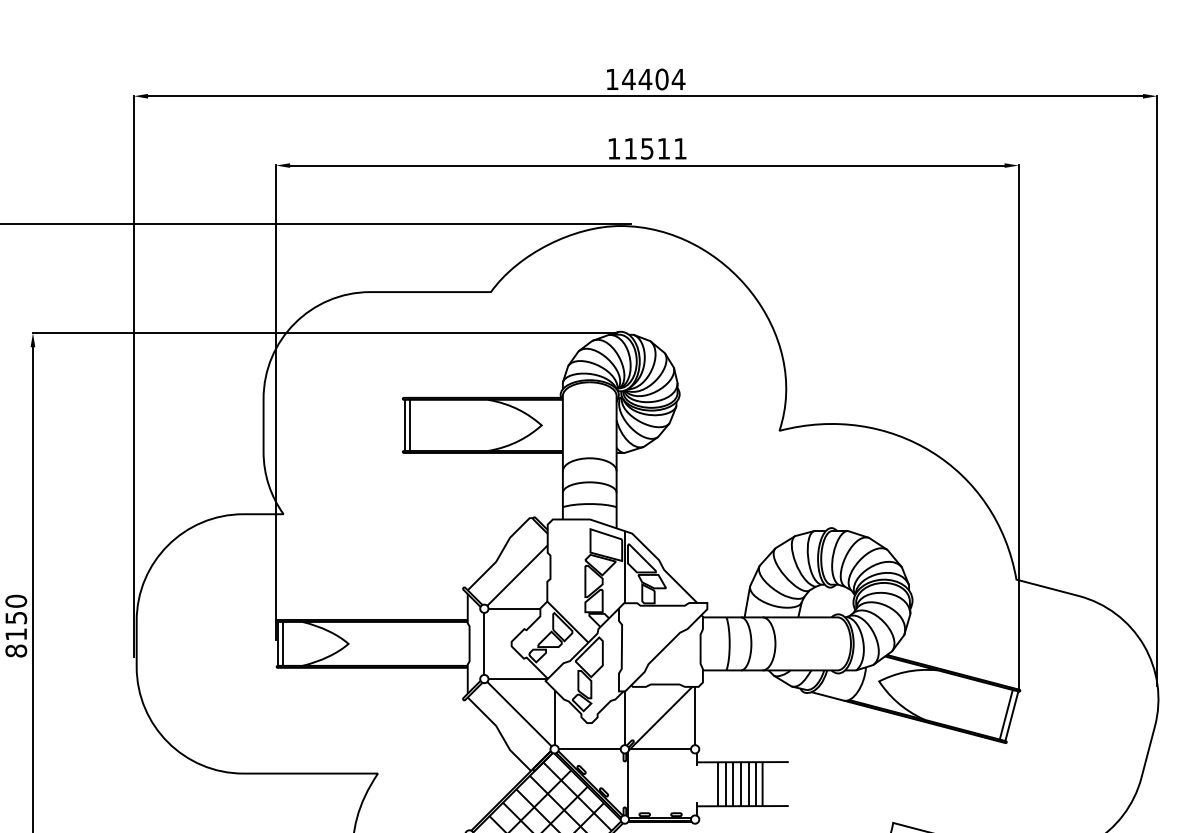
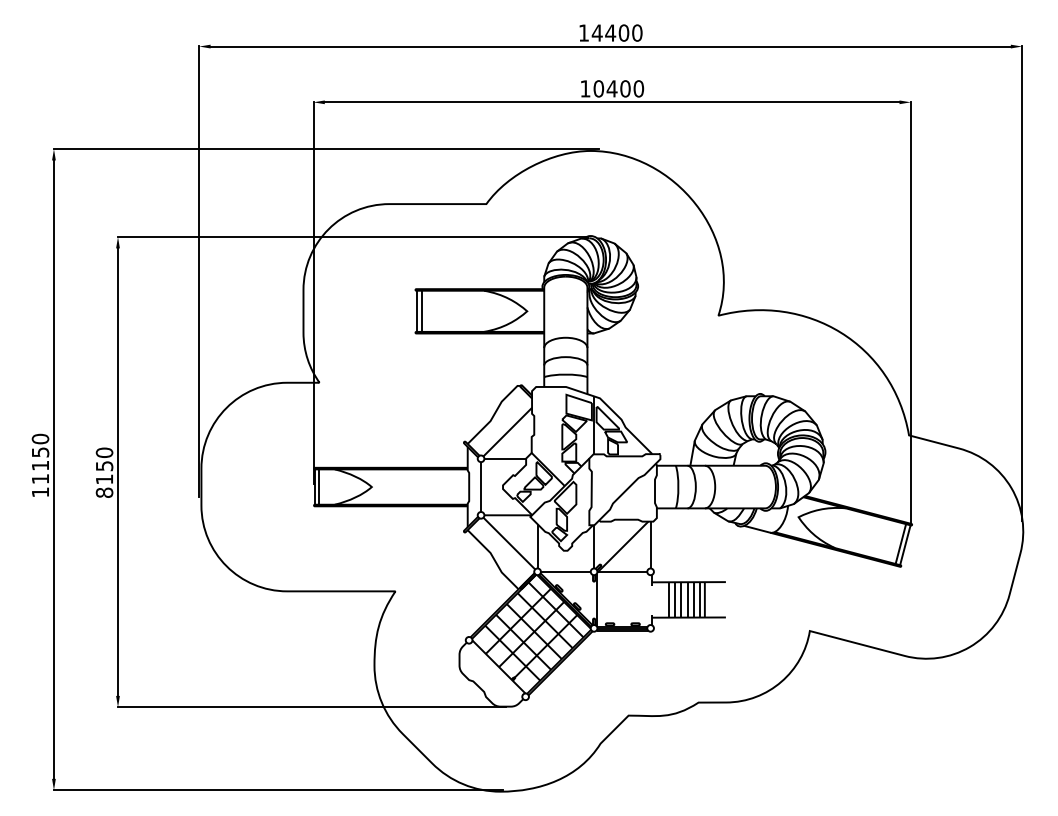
text: (677, 78) -> (636, 32), 14404 -> 14400
text: (655, 148) -> (618, 88), 11511 -> 10400

